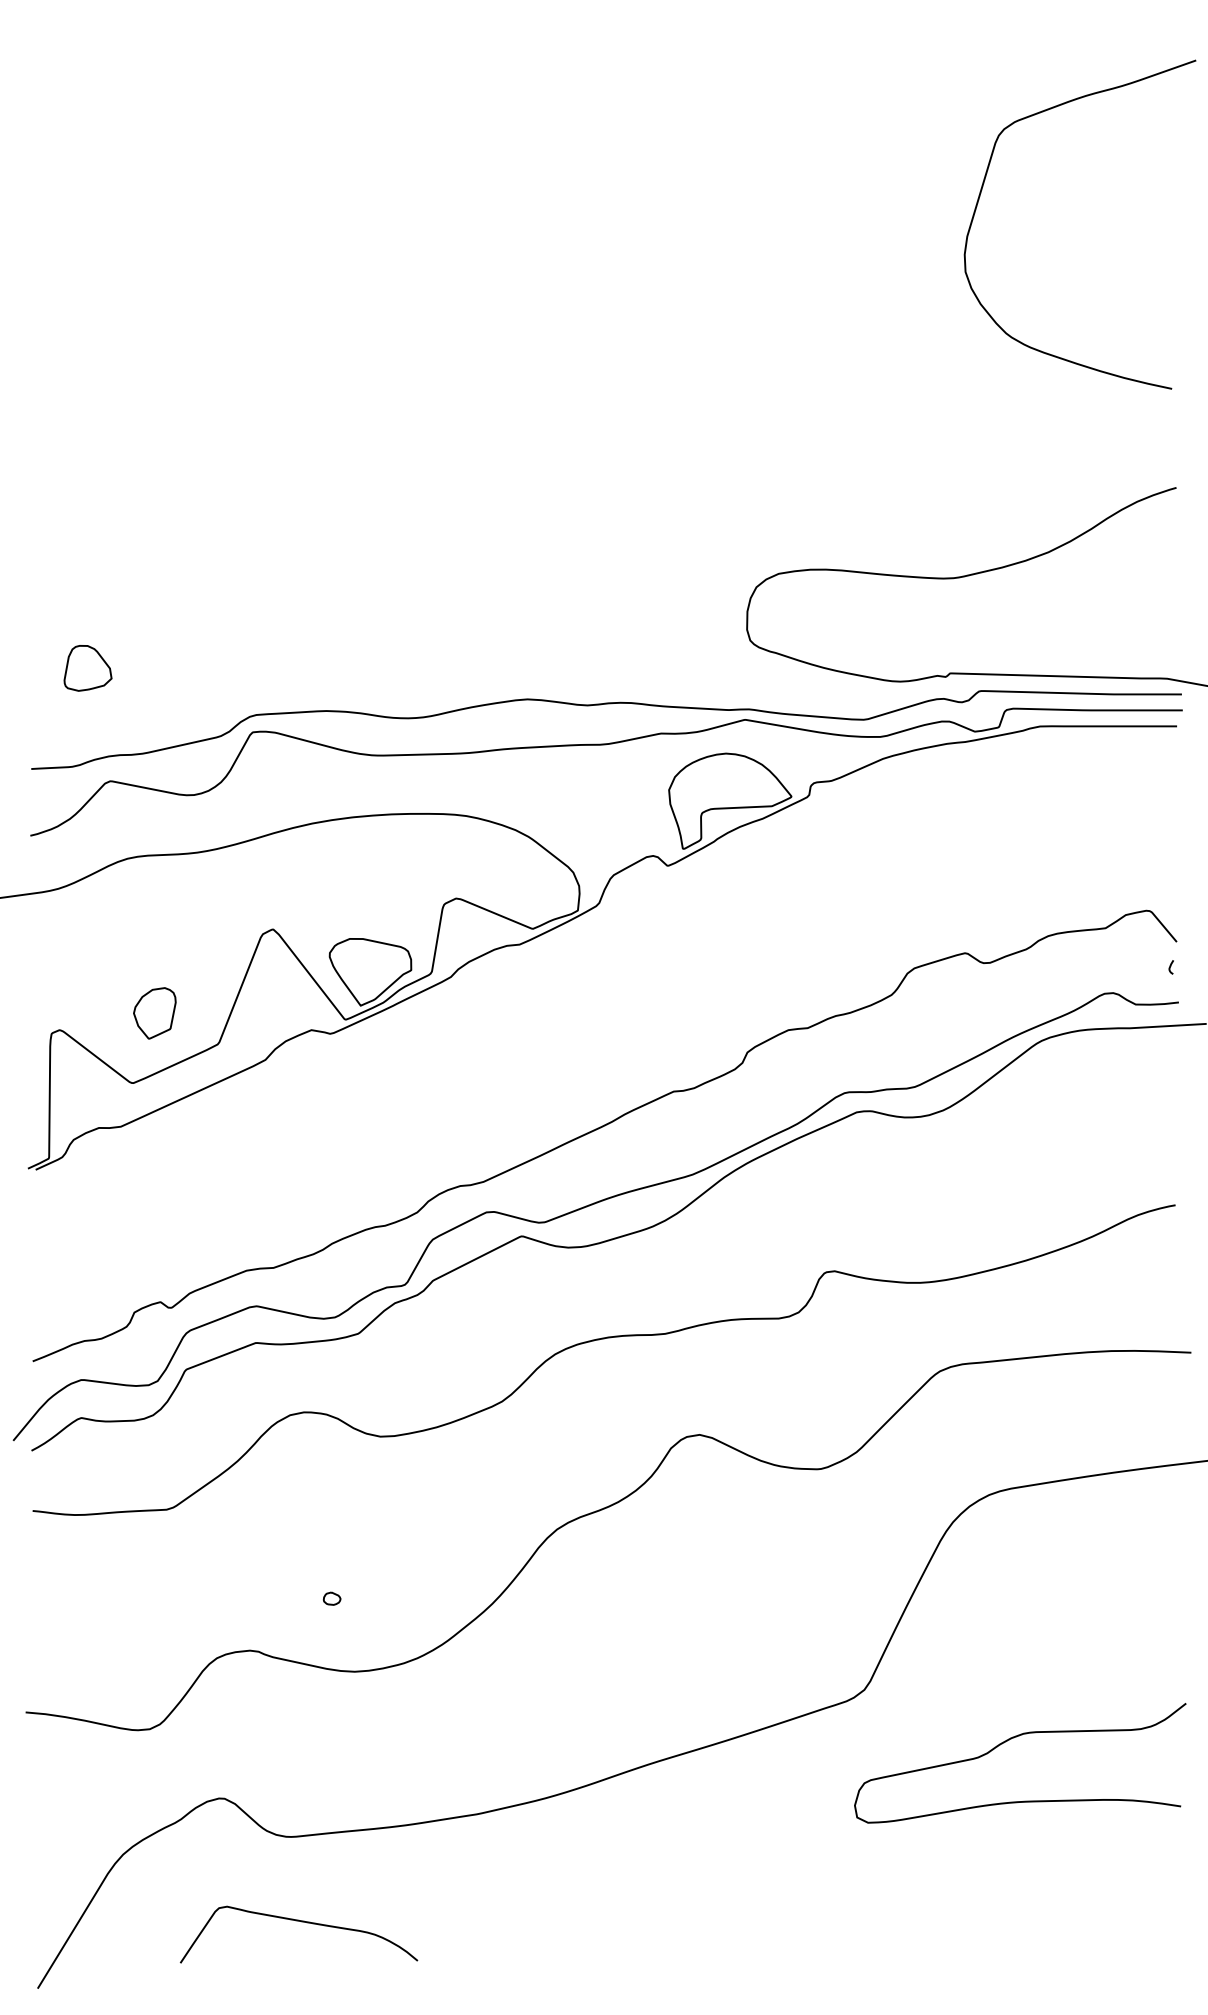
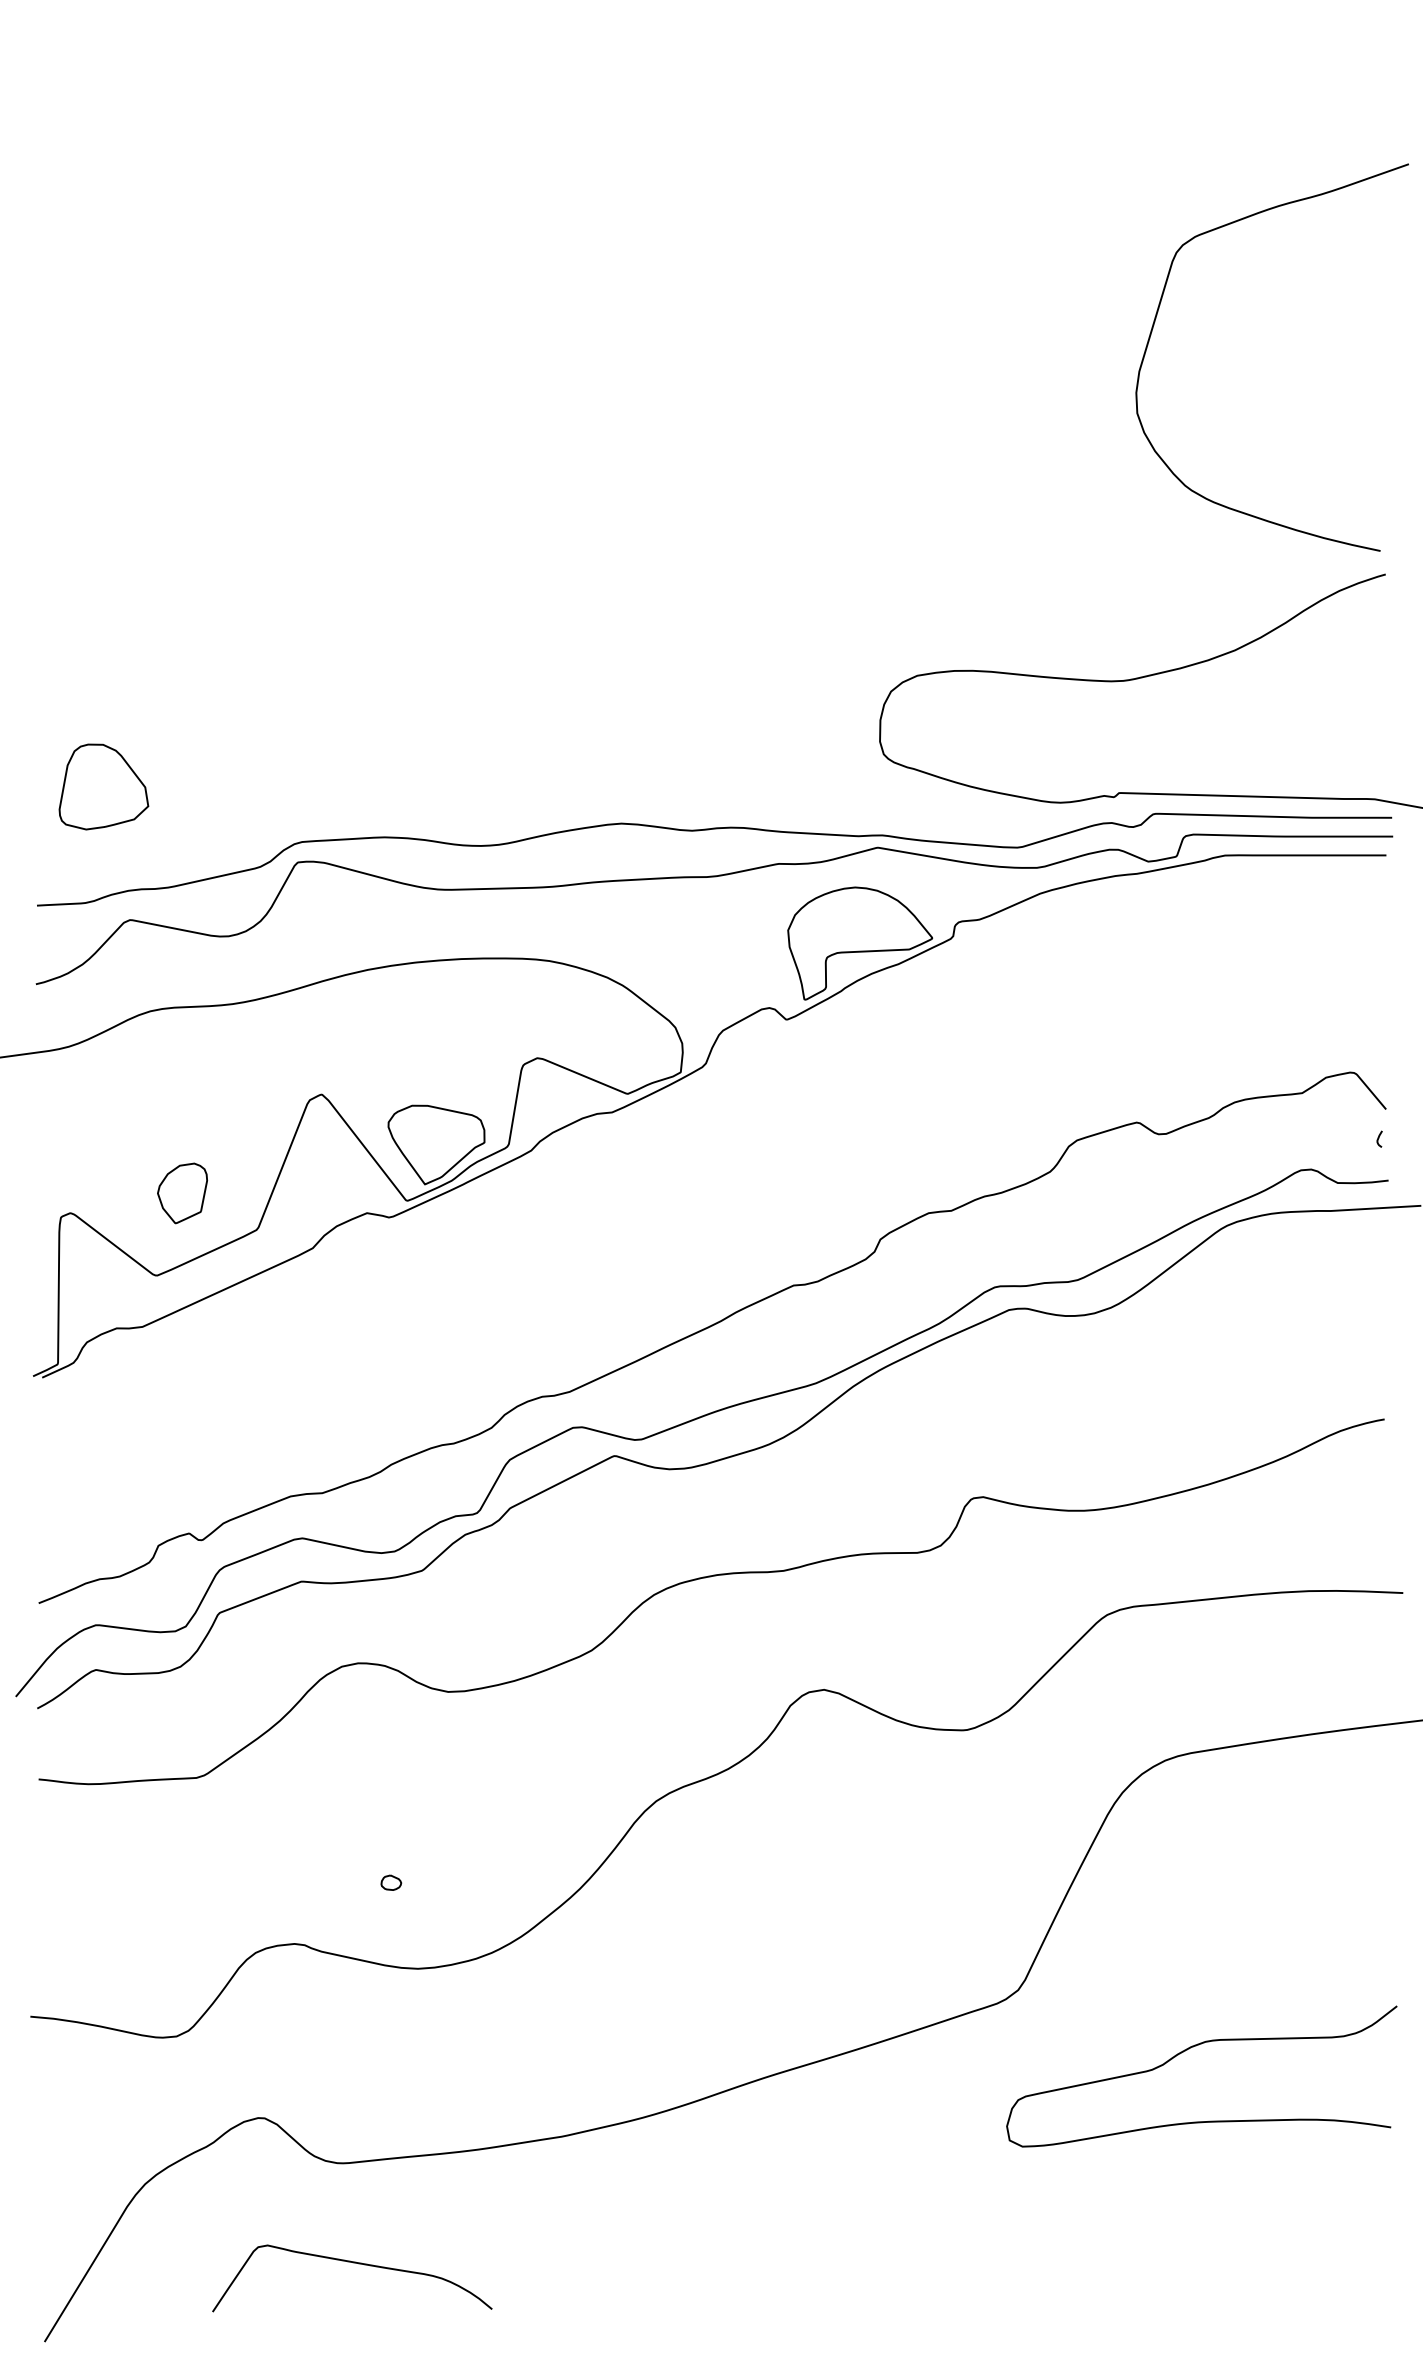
curve: (982, 190) -> (1157, 317), moved
part: (87, 668) -> (103, 787), size x1.6

